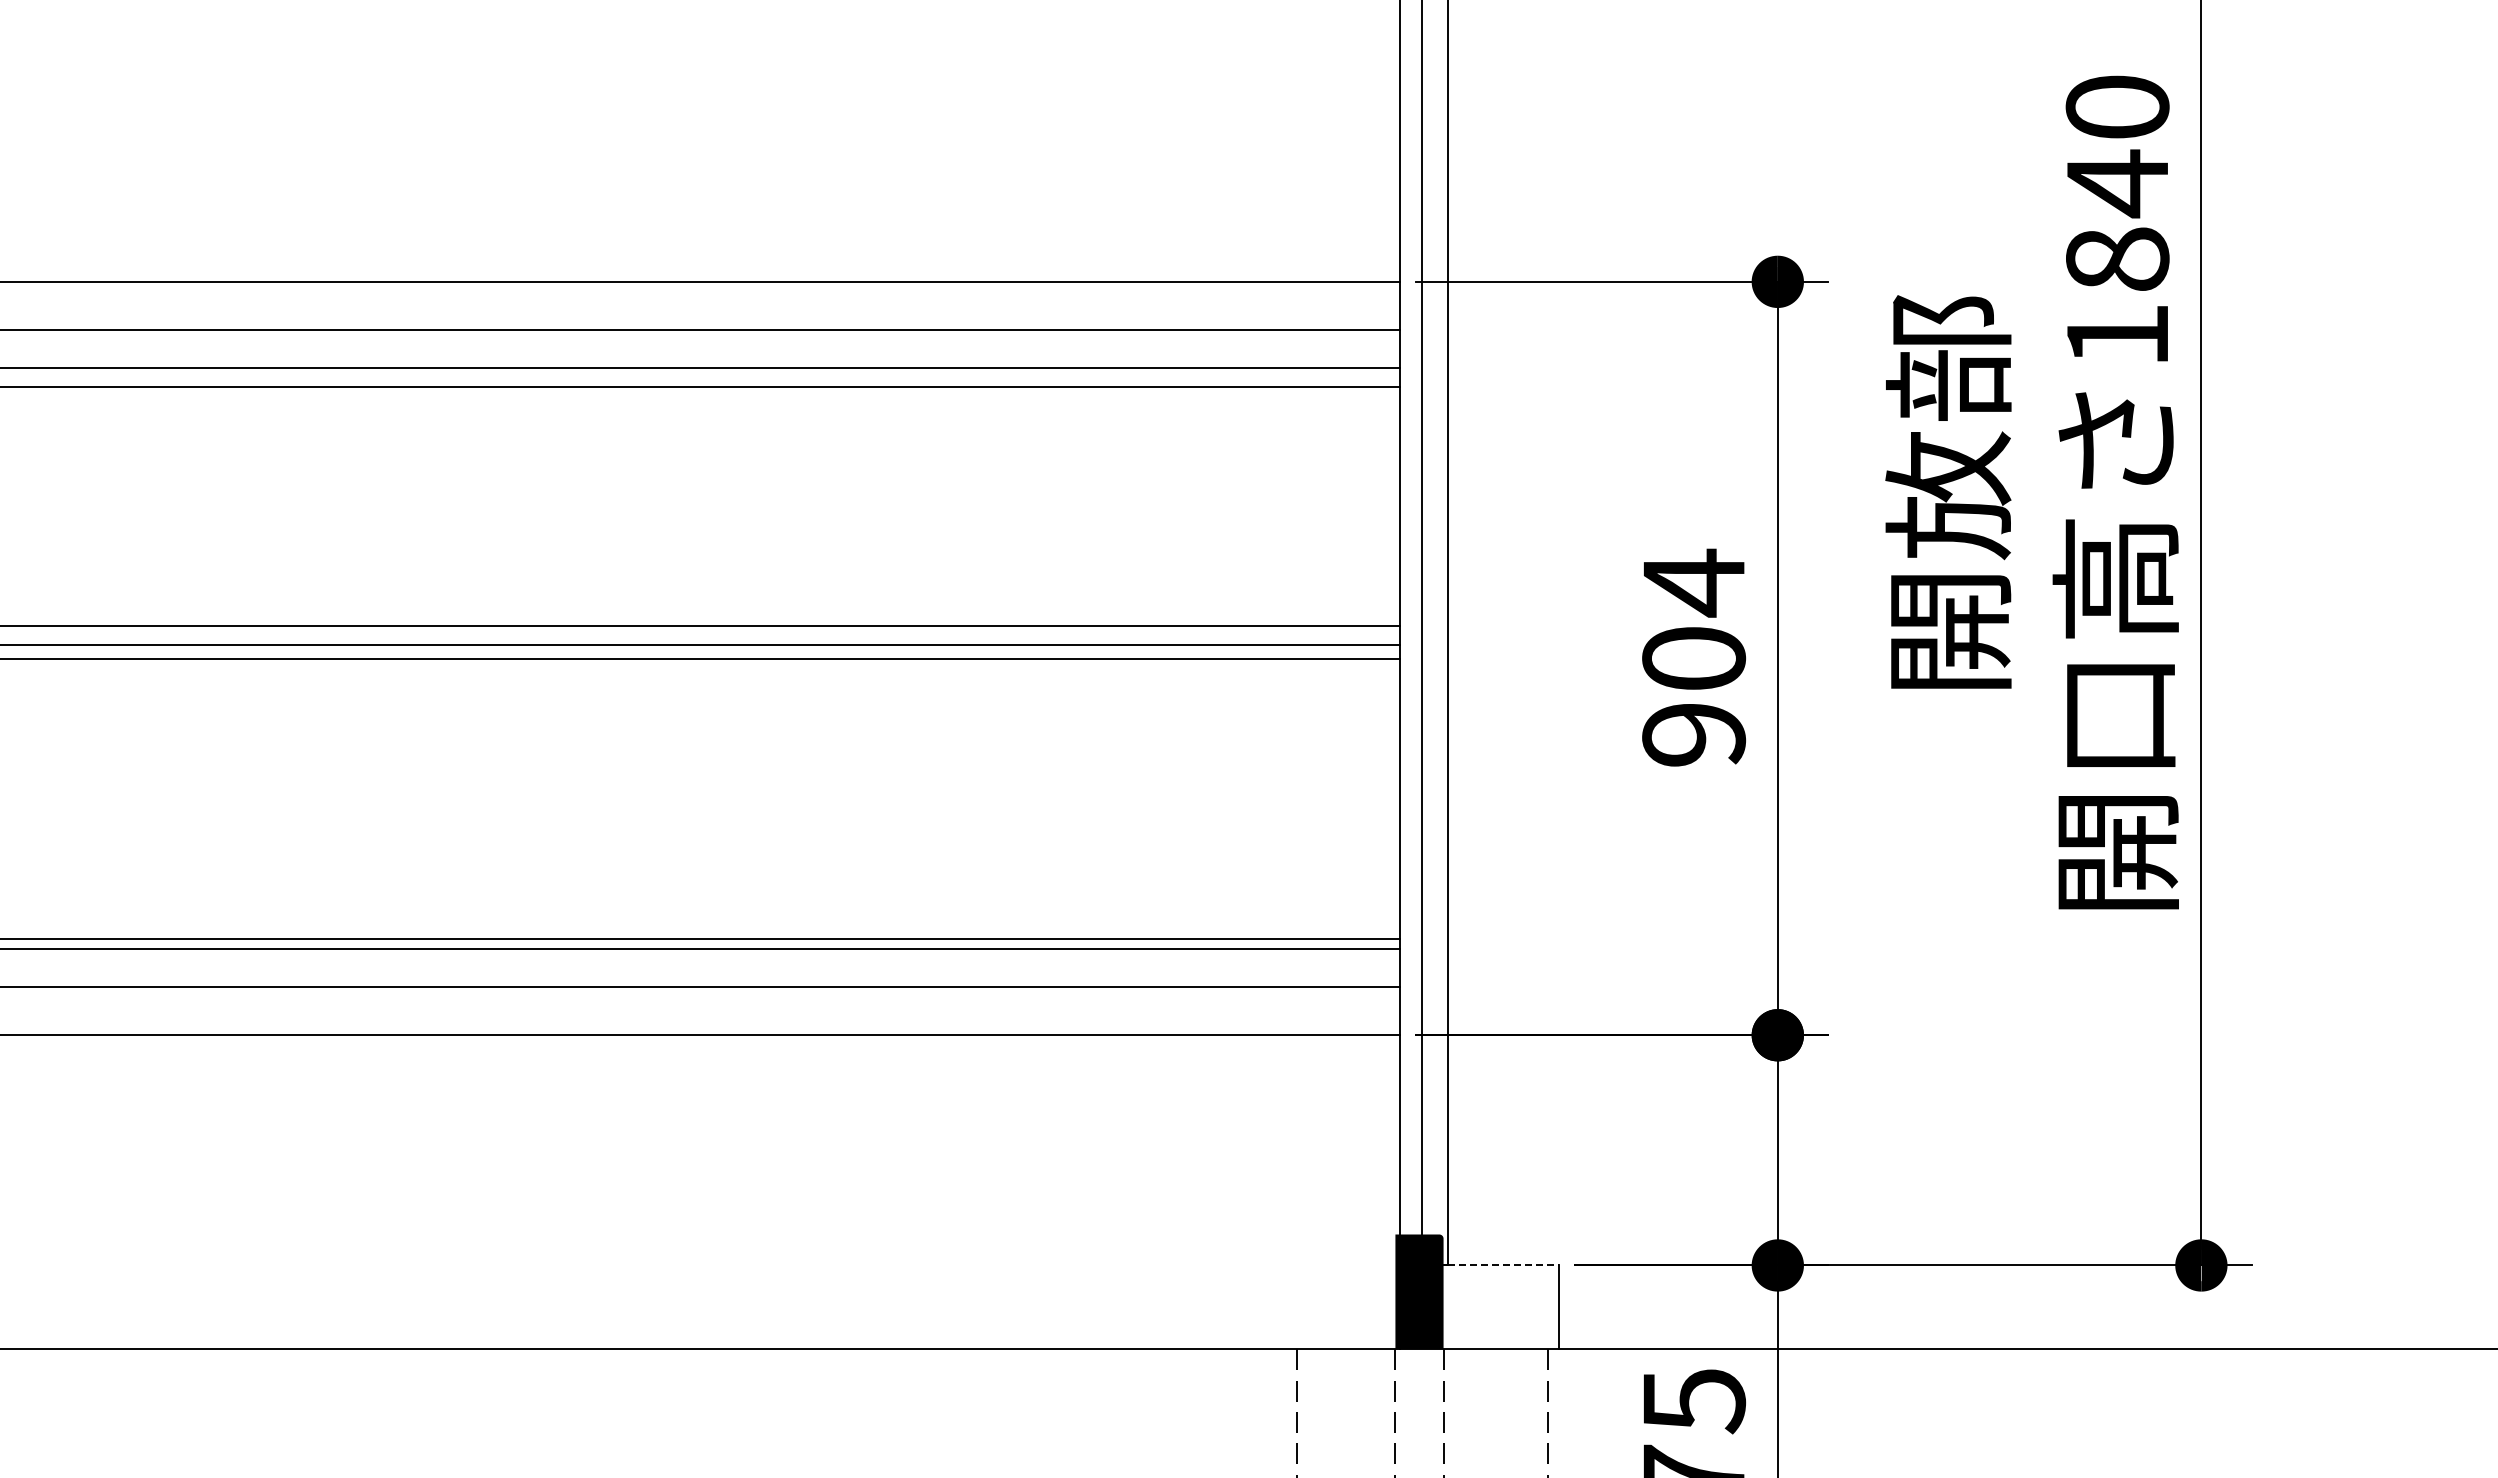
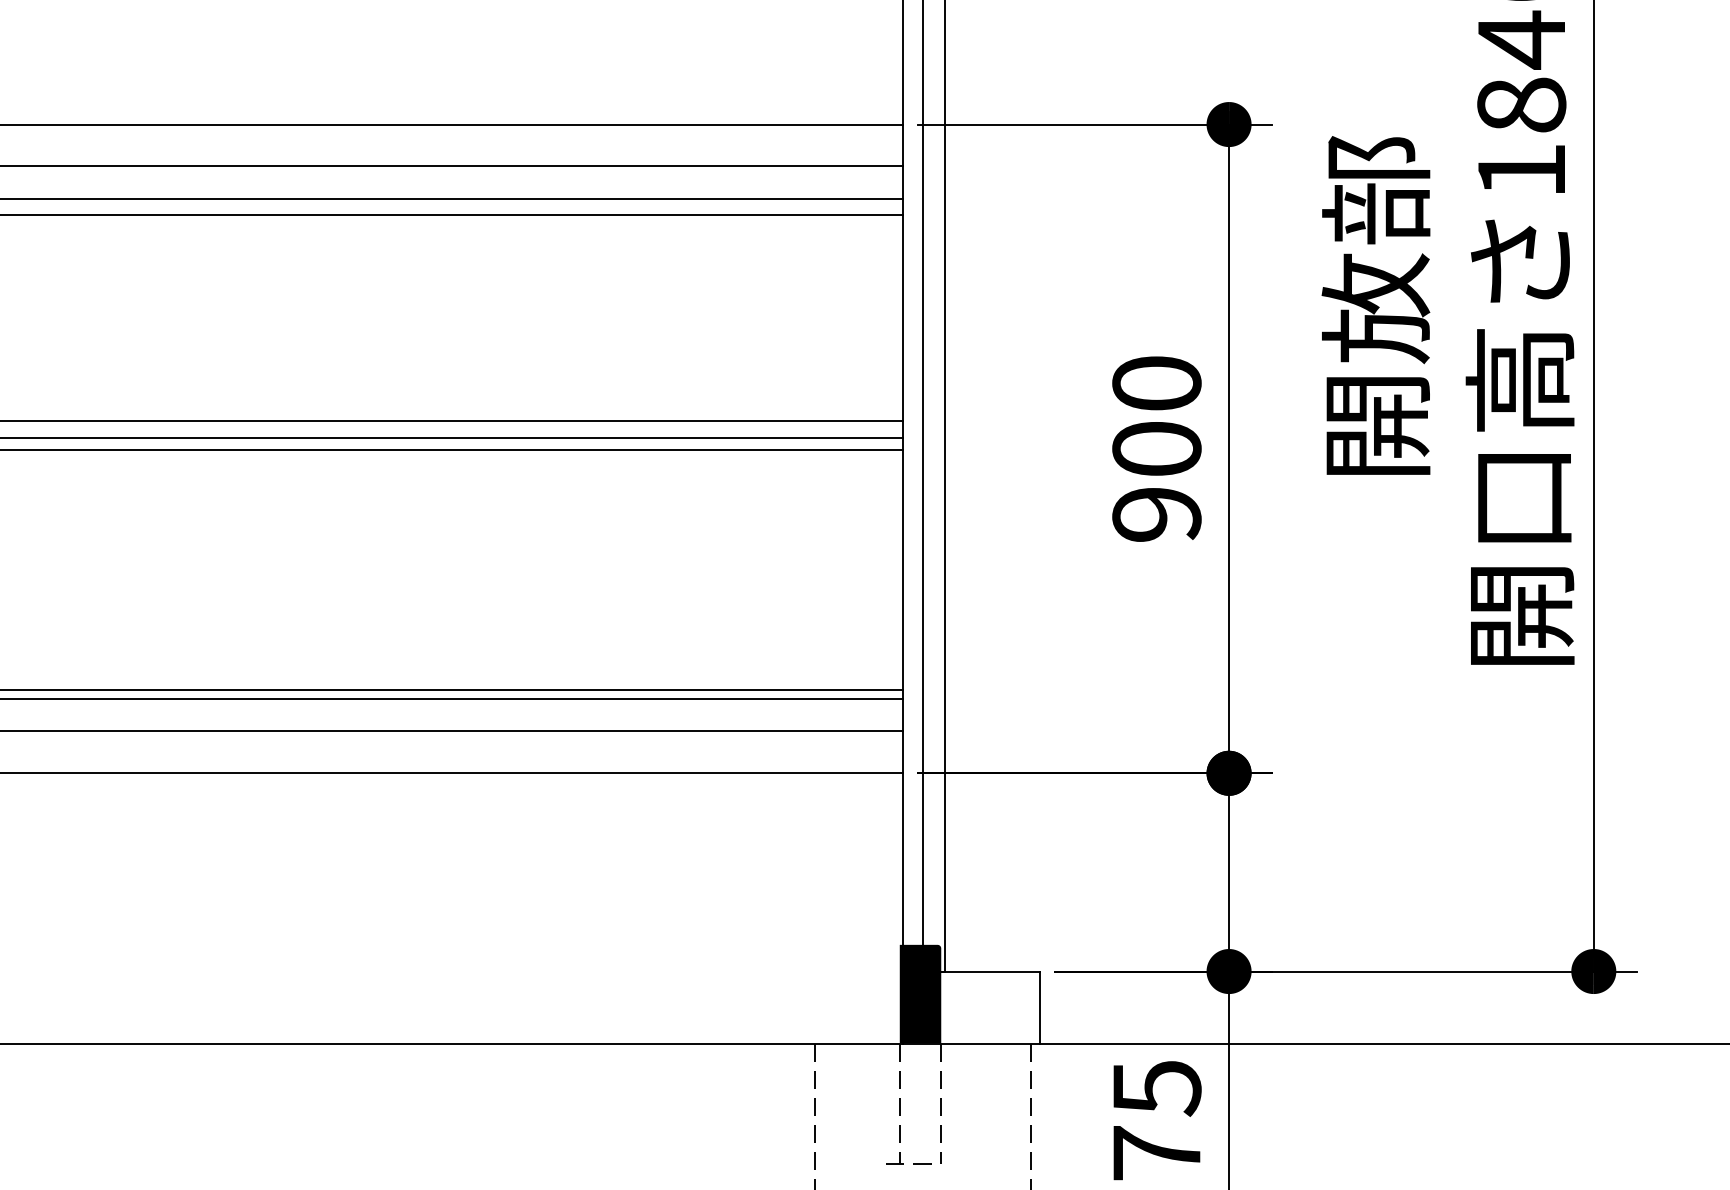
text: (1694, 582) -> (1157, 383), 904 -> 900
line: (1503, 1265) -> (992, 971), dashed -> solid

